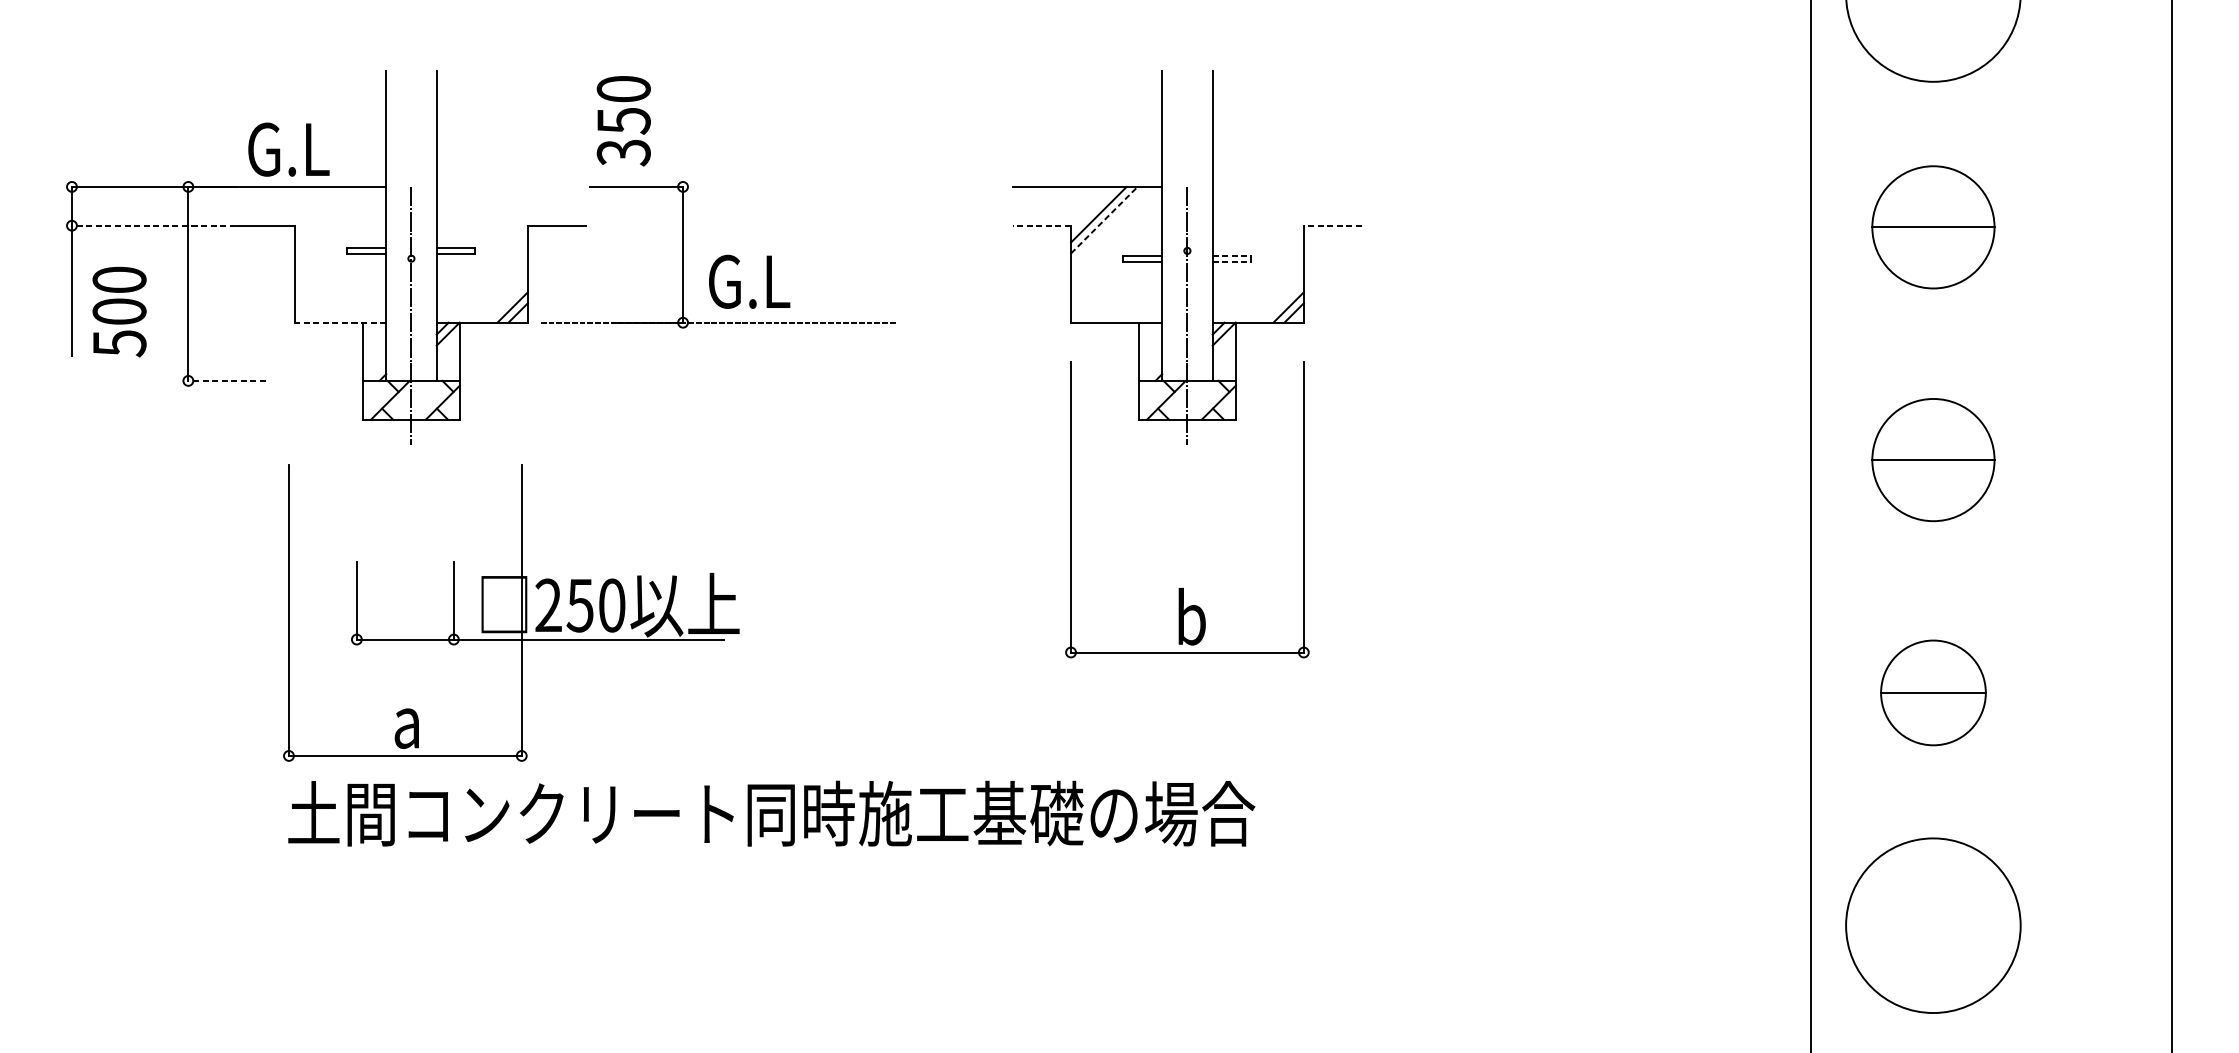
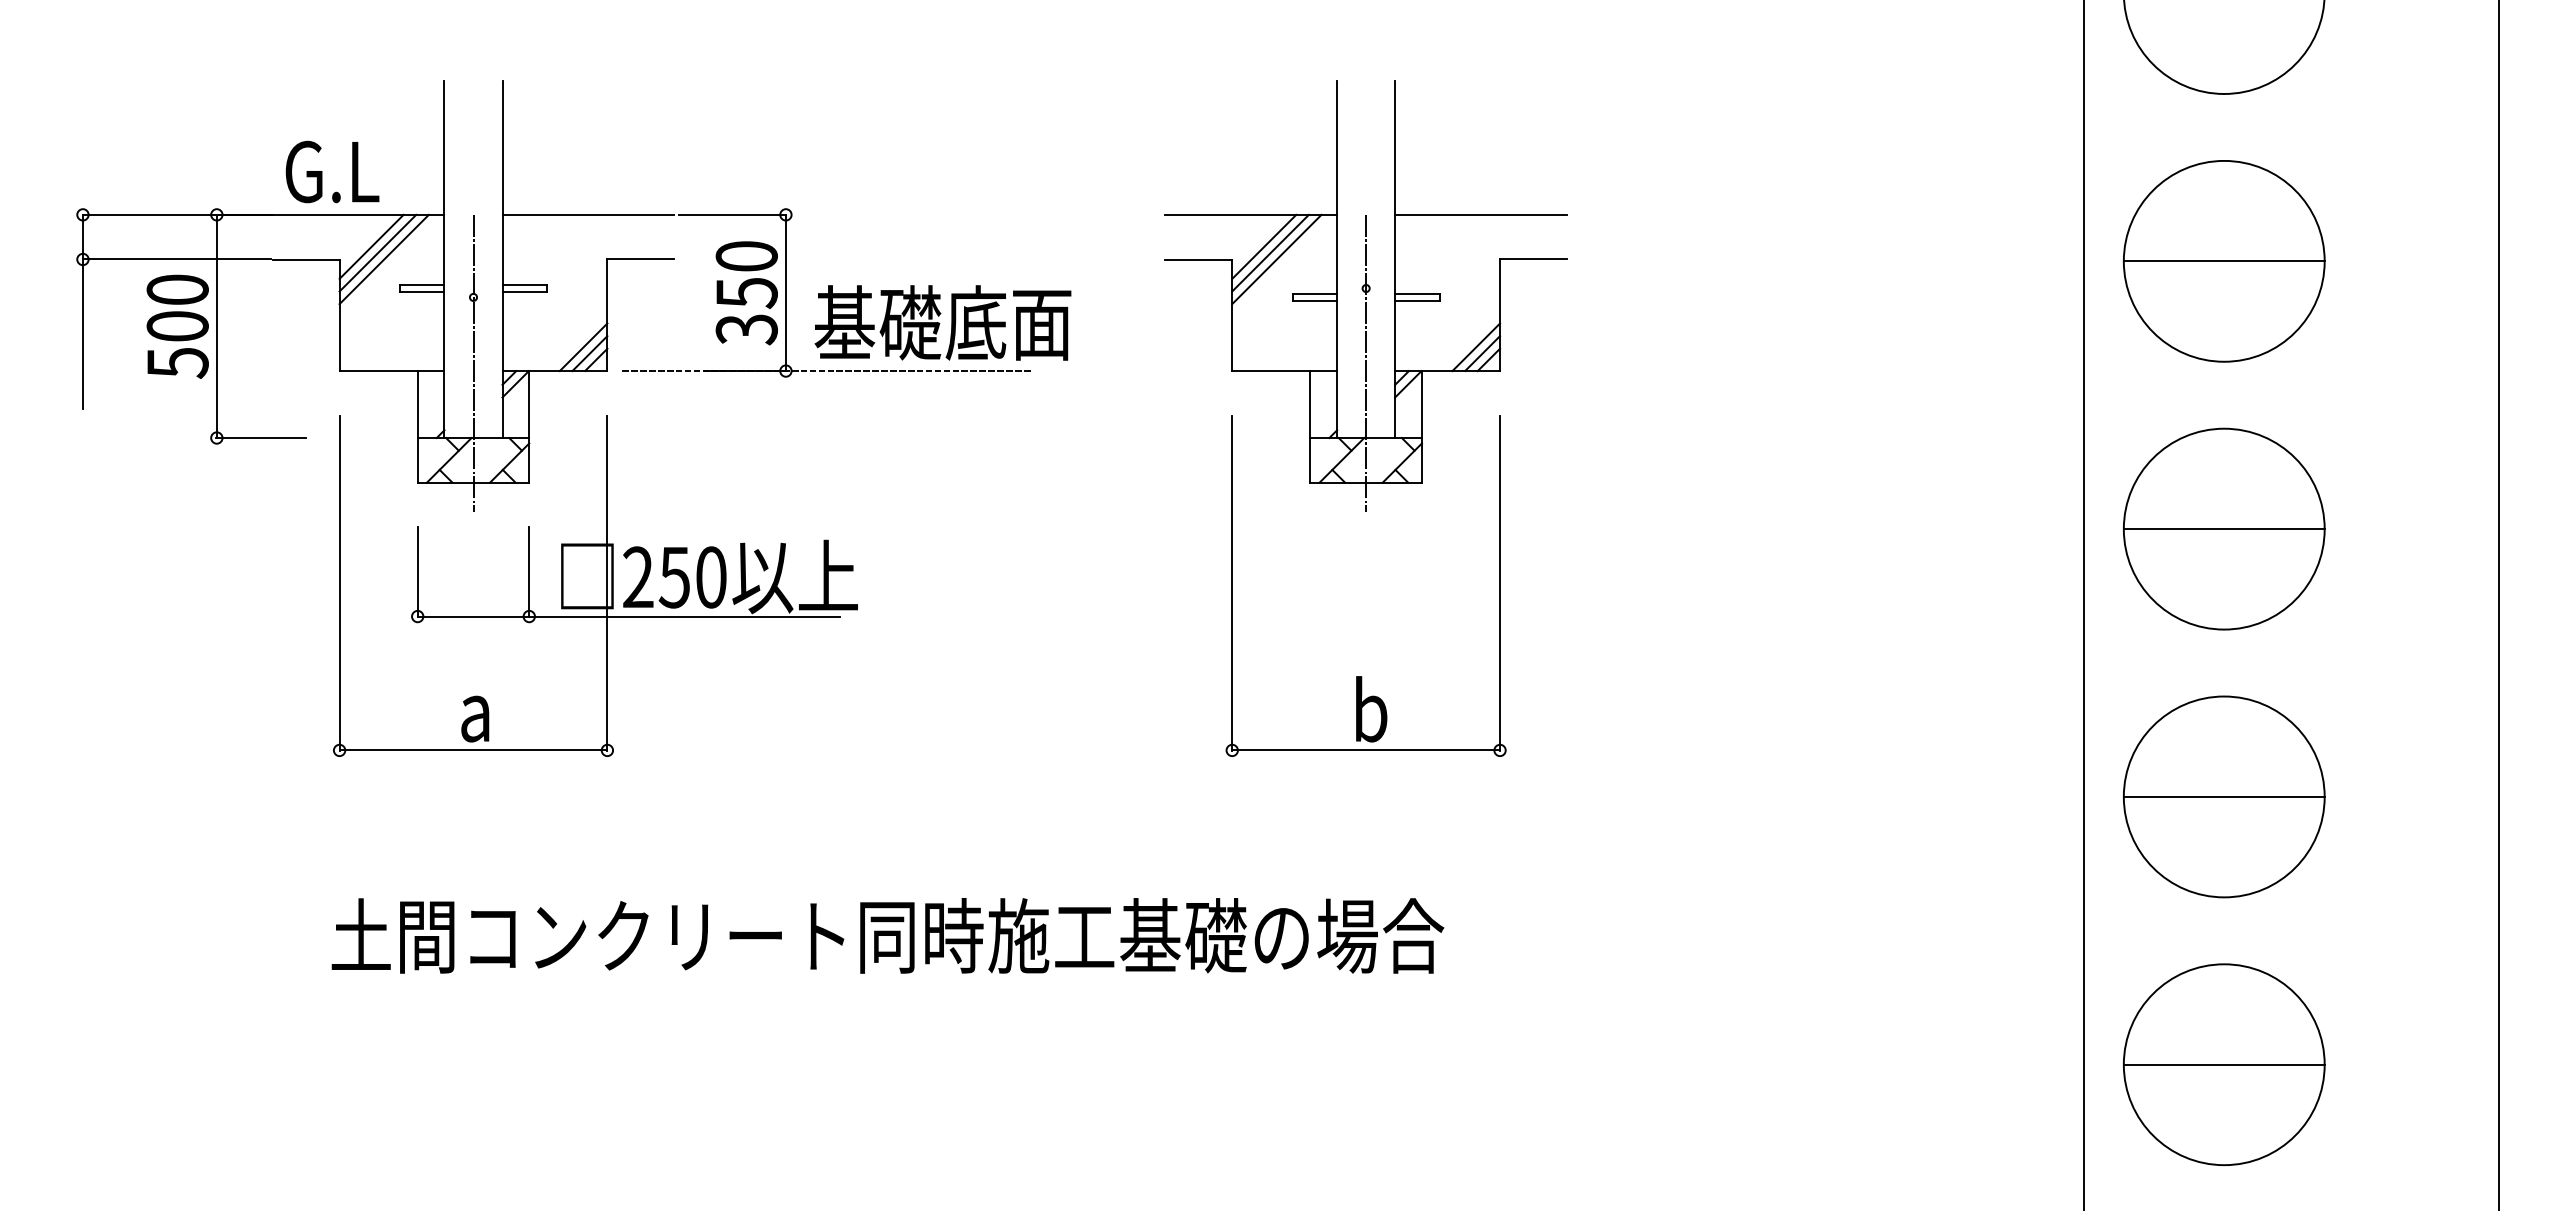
text: (623, 121) -> (746, 293), moved
line: (511, 186) -> (588, 214), added
line: (1286, 186) -> (1480, 214), added
line: (322, 214) -> (371, 246), added
line: (328, 219) -> (377, 252), added
line: (1104, 219) -> (1270, 252), dashed -> solid
line: (153, 225) -> (176, 259), dashed -> solid
line: (333, 225) -> (383, 259), added
line: (1041, 225) -> (1198, 259), dashed -> solid
line: (1109, 225) -> (1276, 259), added
line: (1332, 225) -> (1533, 259), dashed -> solid
part: (1933, 227) -> (2224, 261), size x1.43
line: (1232, 255) -> (1417, 293), dashed -> solid
line: (1232, 262) -> (1417, 301), dashed -> solid
text: (819, 280) -> (942, 322), G.L -> 基礎底面
line: (507, 302) -> (583, 347), added
line: (1283, 302) -> (1476, 347), added
text: (119, 311) -> (177, 326), moved
line: (340, 323) -> (391, 371), dashed -> solid
line: (227, 381) -> (261, 438), dashed -> solid
part: (1933, 459) -> (2224, 528), size x1.43
part: (511, 612) -> (595, 585), moved
part: (1933, 692) -> (2224, 796), size x1.67
line: (1932, 925) -> (2223, 1064), added

